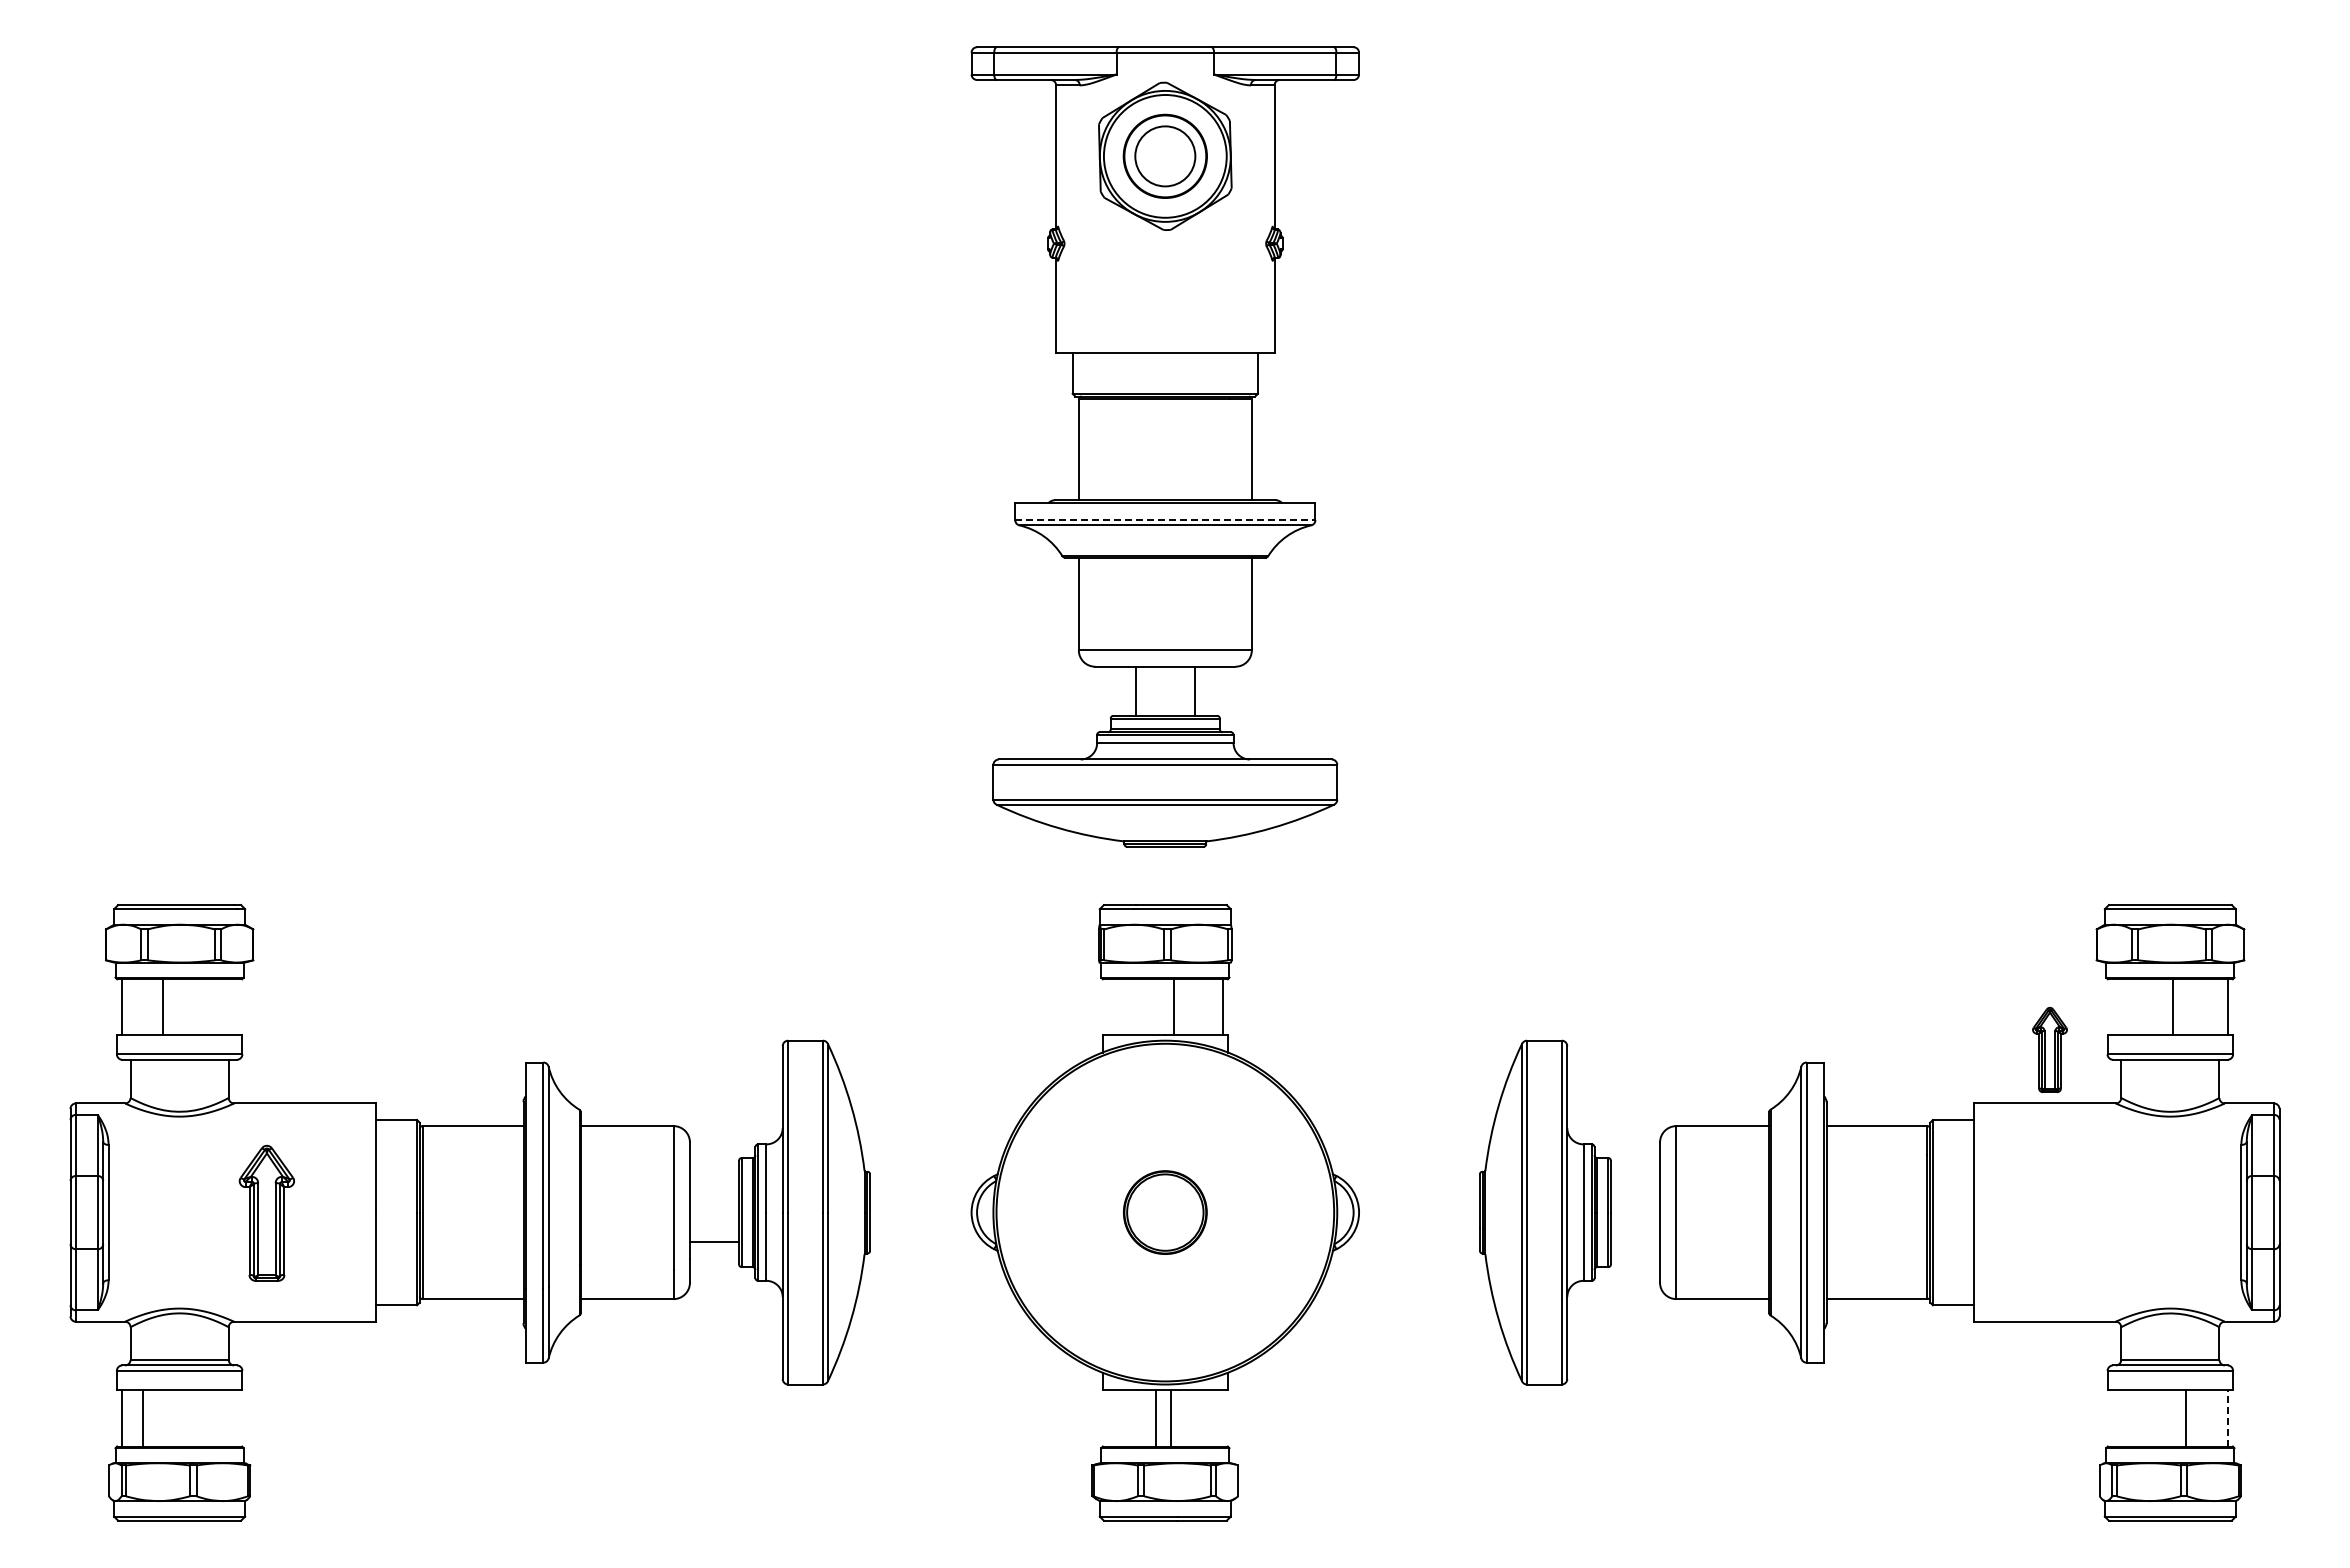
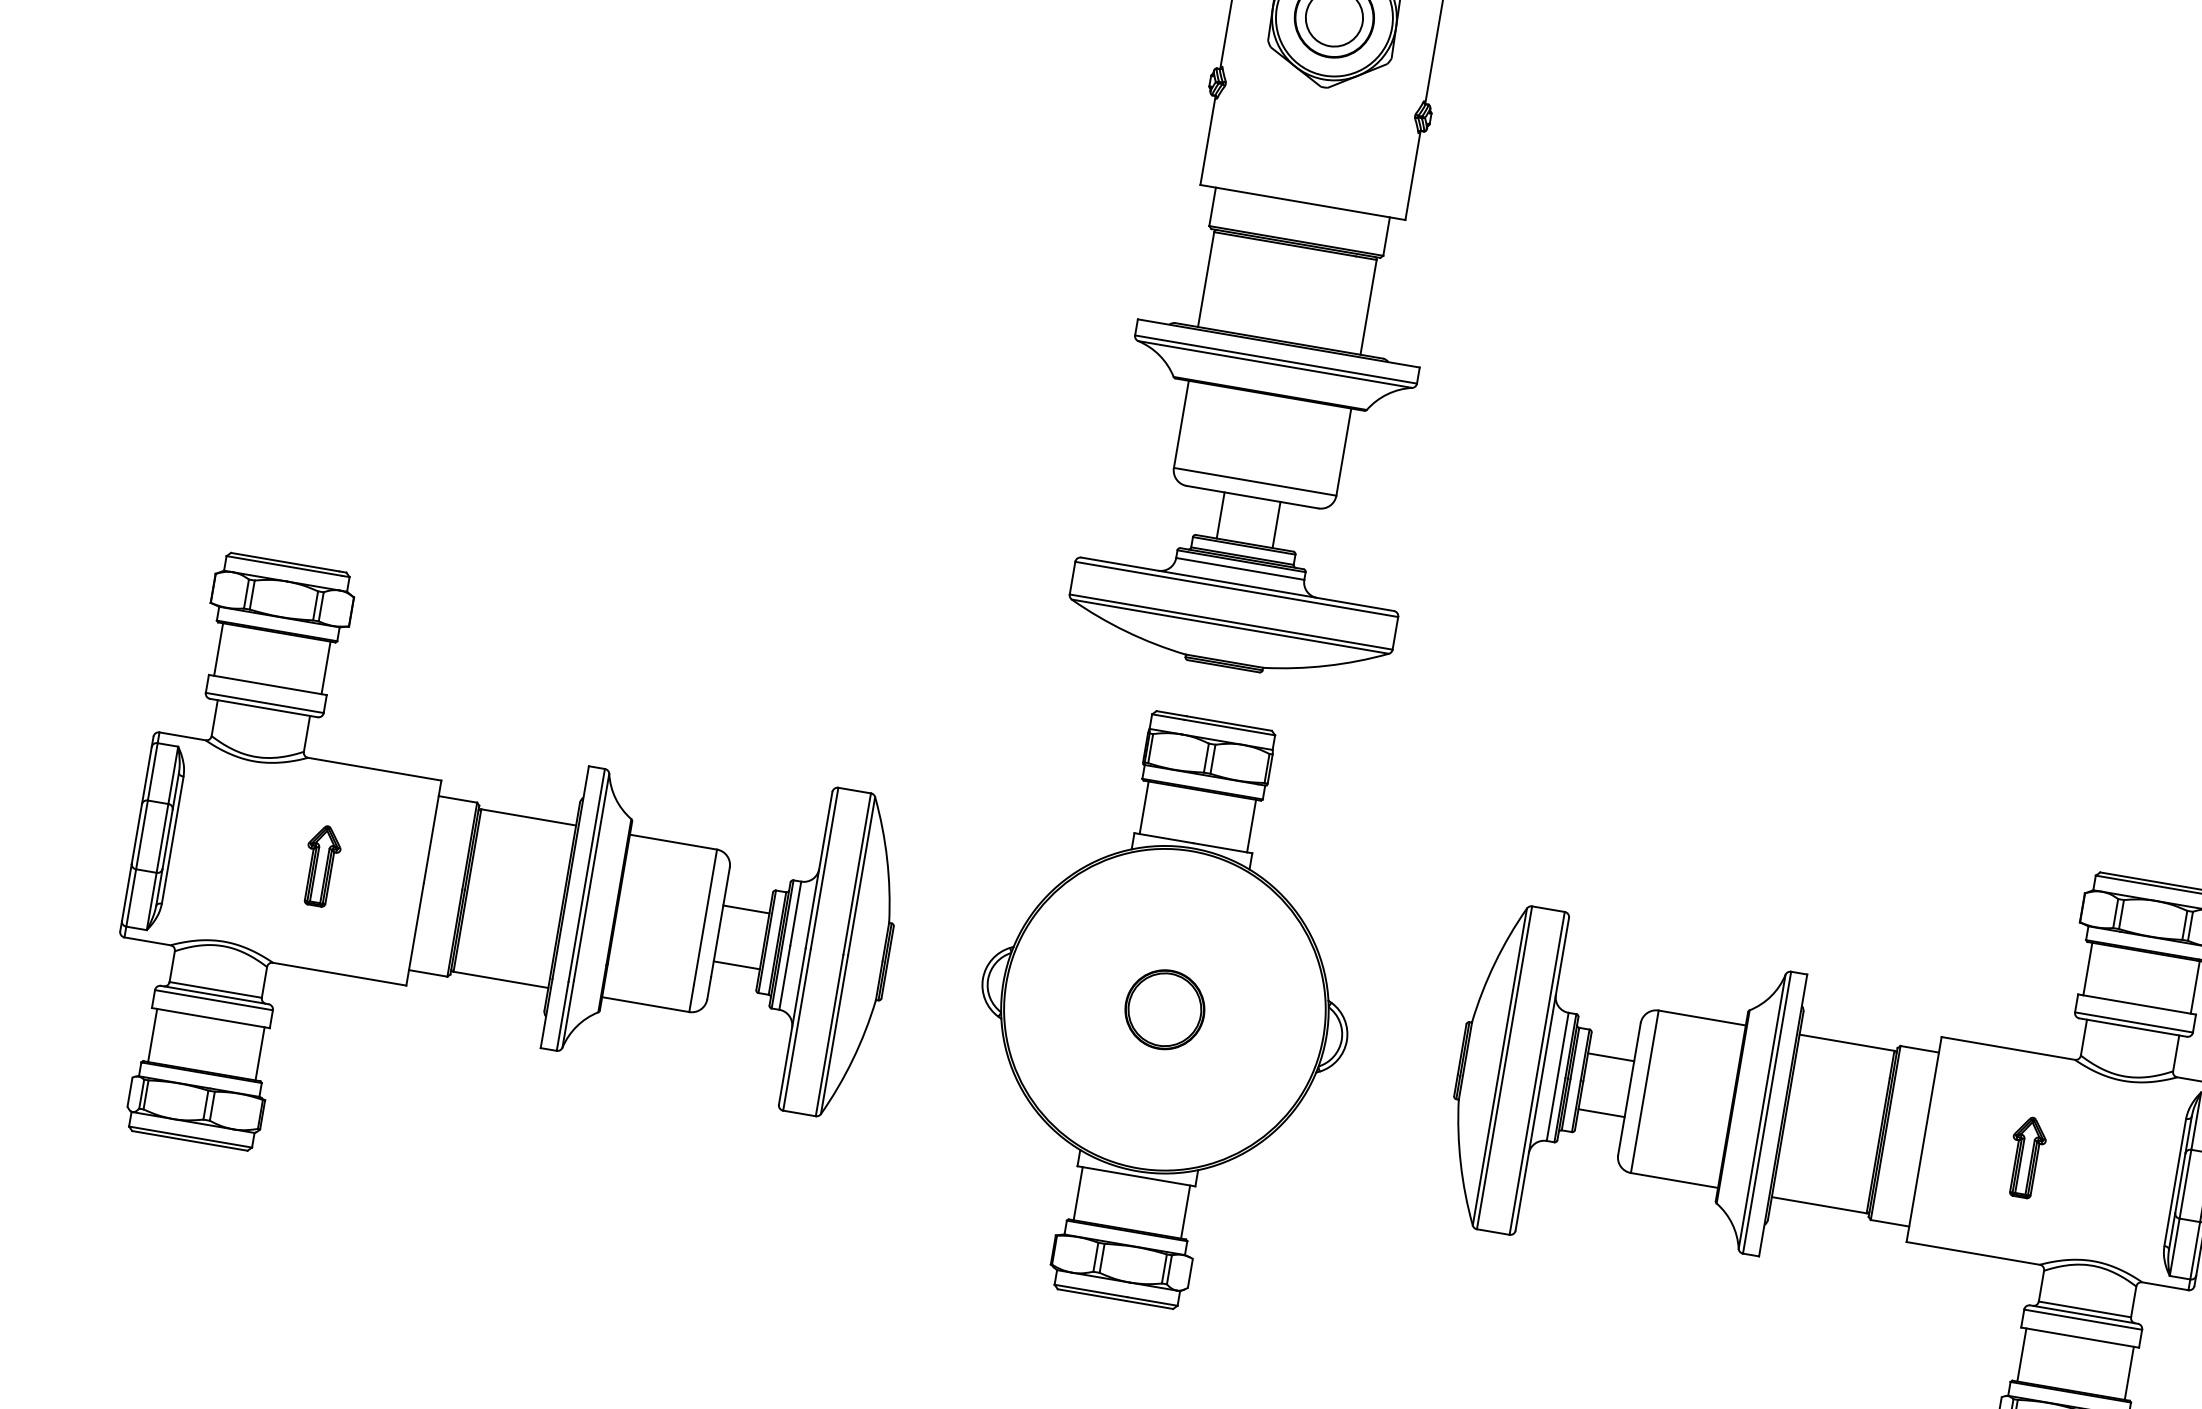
line: (1165, 520) -> (1276, 359), dashed -> solid
line: (162, 1007) -> (325, 668), moved
line: (1174, 1007) -> (1144, 808), moved
line: (2173, 1007) -> (2088, 969), moved
part: (2049, 1049) -> (2026, 1156), moved
line: (714, 1182) -> (746, 909), added
line: (1635, 1182) -> (1611, 1056), added
part: (266, 1212) -> (320, 865), size x0.62
line: (1635, 1242) -> (1601, 1113), added
line: (142, 1417) -> (259, 1053), moved
line: (1155, 1417) -> (1185, 1211), moved
line: (1171, 1417) -> (1078, 1193), moved
line: (2186, 1417) -> (2022, 1354), moved
line: (2227, 1417) -> (2129, 1372), dashed -> solid

